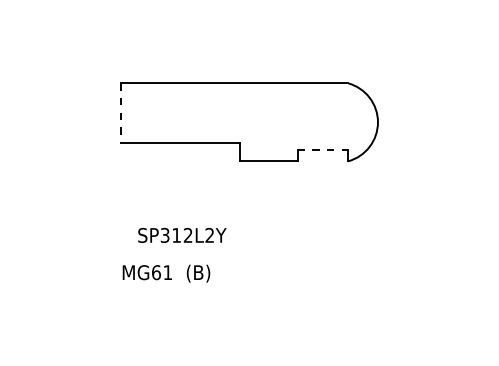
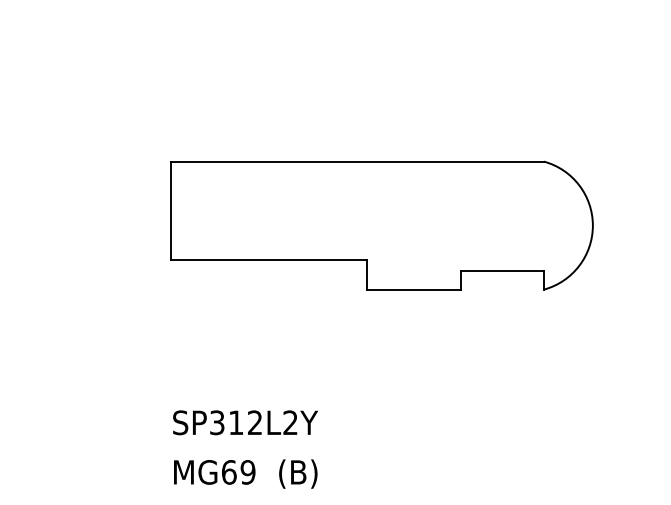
line: (121, 113) -> (171, 211), dashed -> solid
line: (323, 149) -> (503, 270), dashed -> solid
text: (182, 234) -> (245, 421), moved
text: (167, 272) -> (247, 472), MG61 -> MG69

